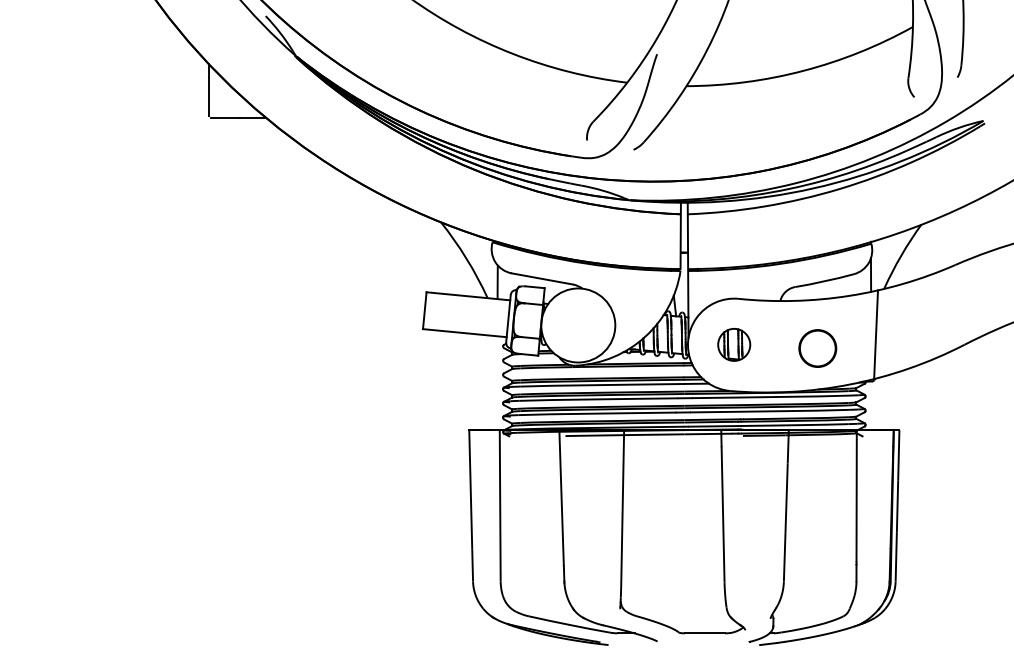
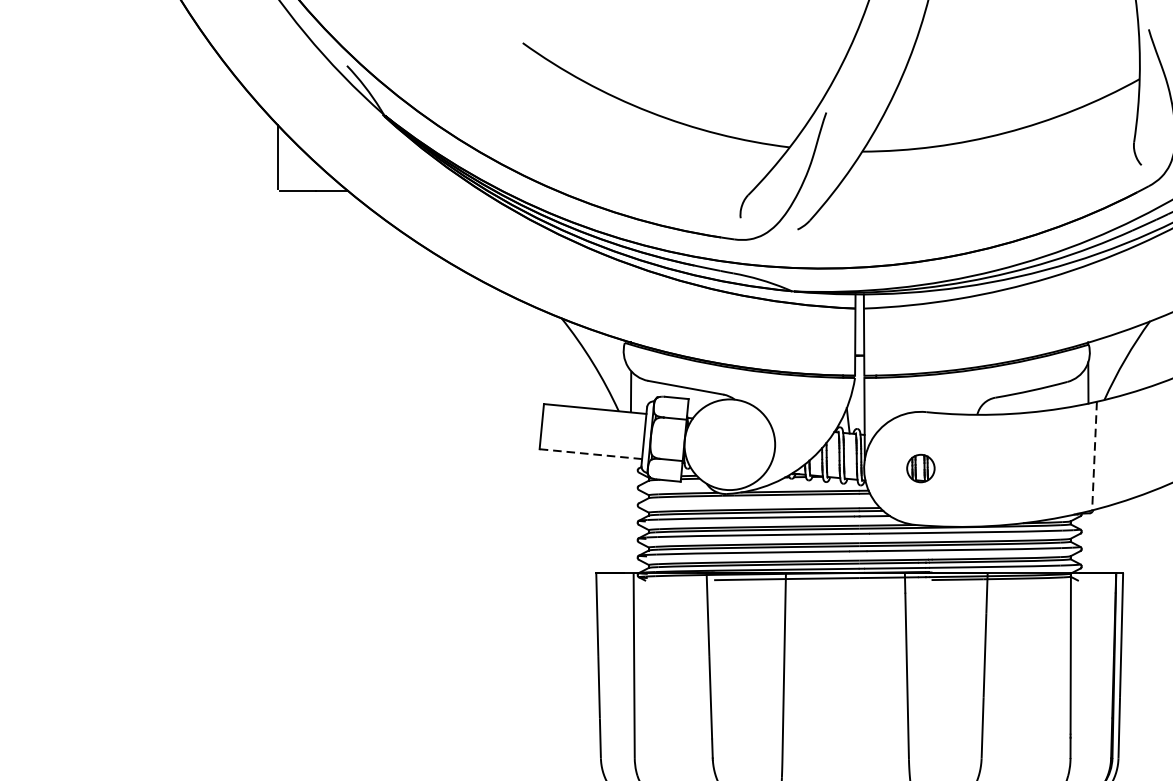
line: (464, 333) -> (590, 454), solid -> dashed
line: (876, 335) -> (1095, 457), solid -> dashed
part: (734, 344) -> (921, 468), size x0.7
circle: (817, 348) -> (1022, 472), removed

